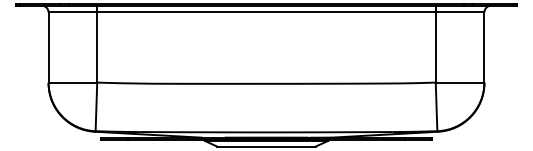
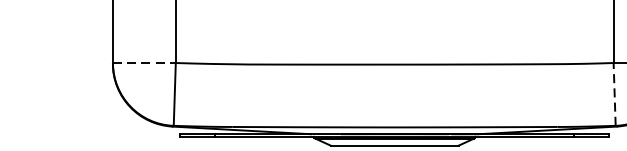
line: (73, 82) -> (145, 62), solid -> dashed
line: (436, 106) -> (614, 93), solid -> dashed

